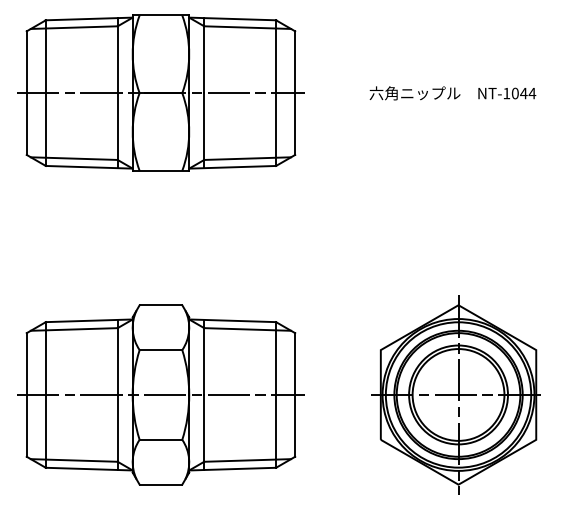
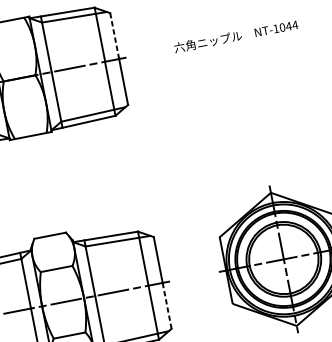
line: (295, 62) -> (114, 36), solid -> dashed
line: (295, 425) -> (167, 305), solid -> dashed

